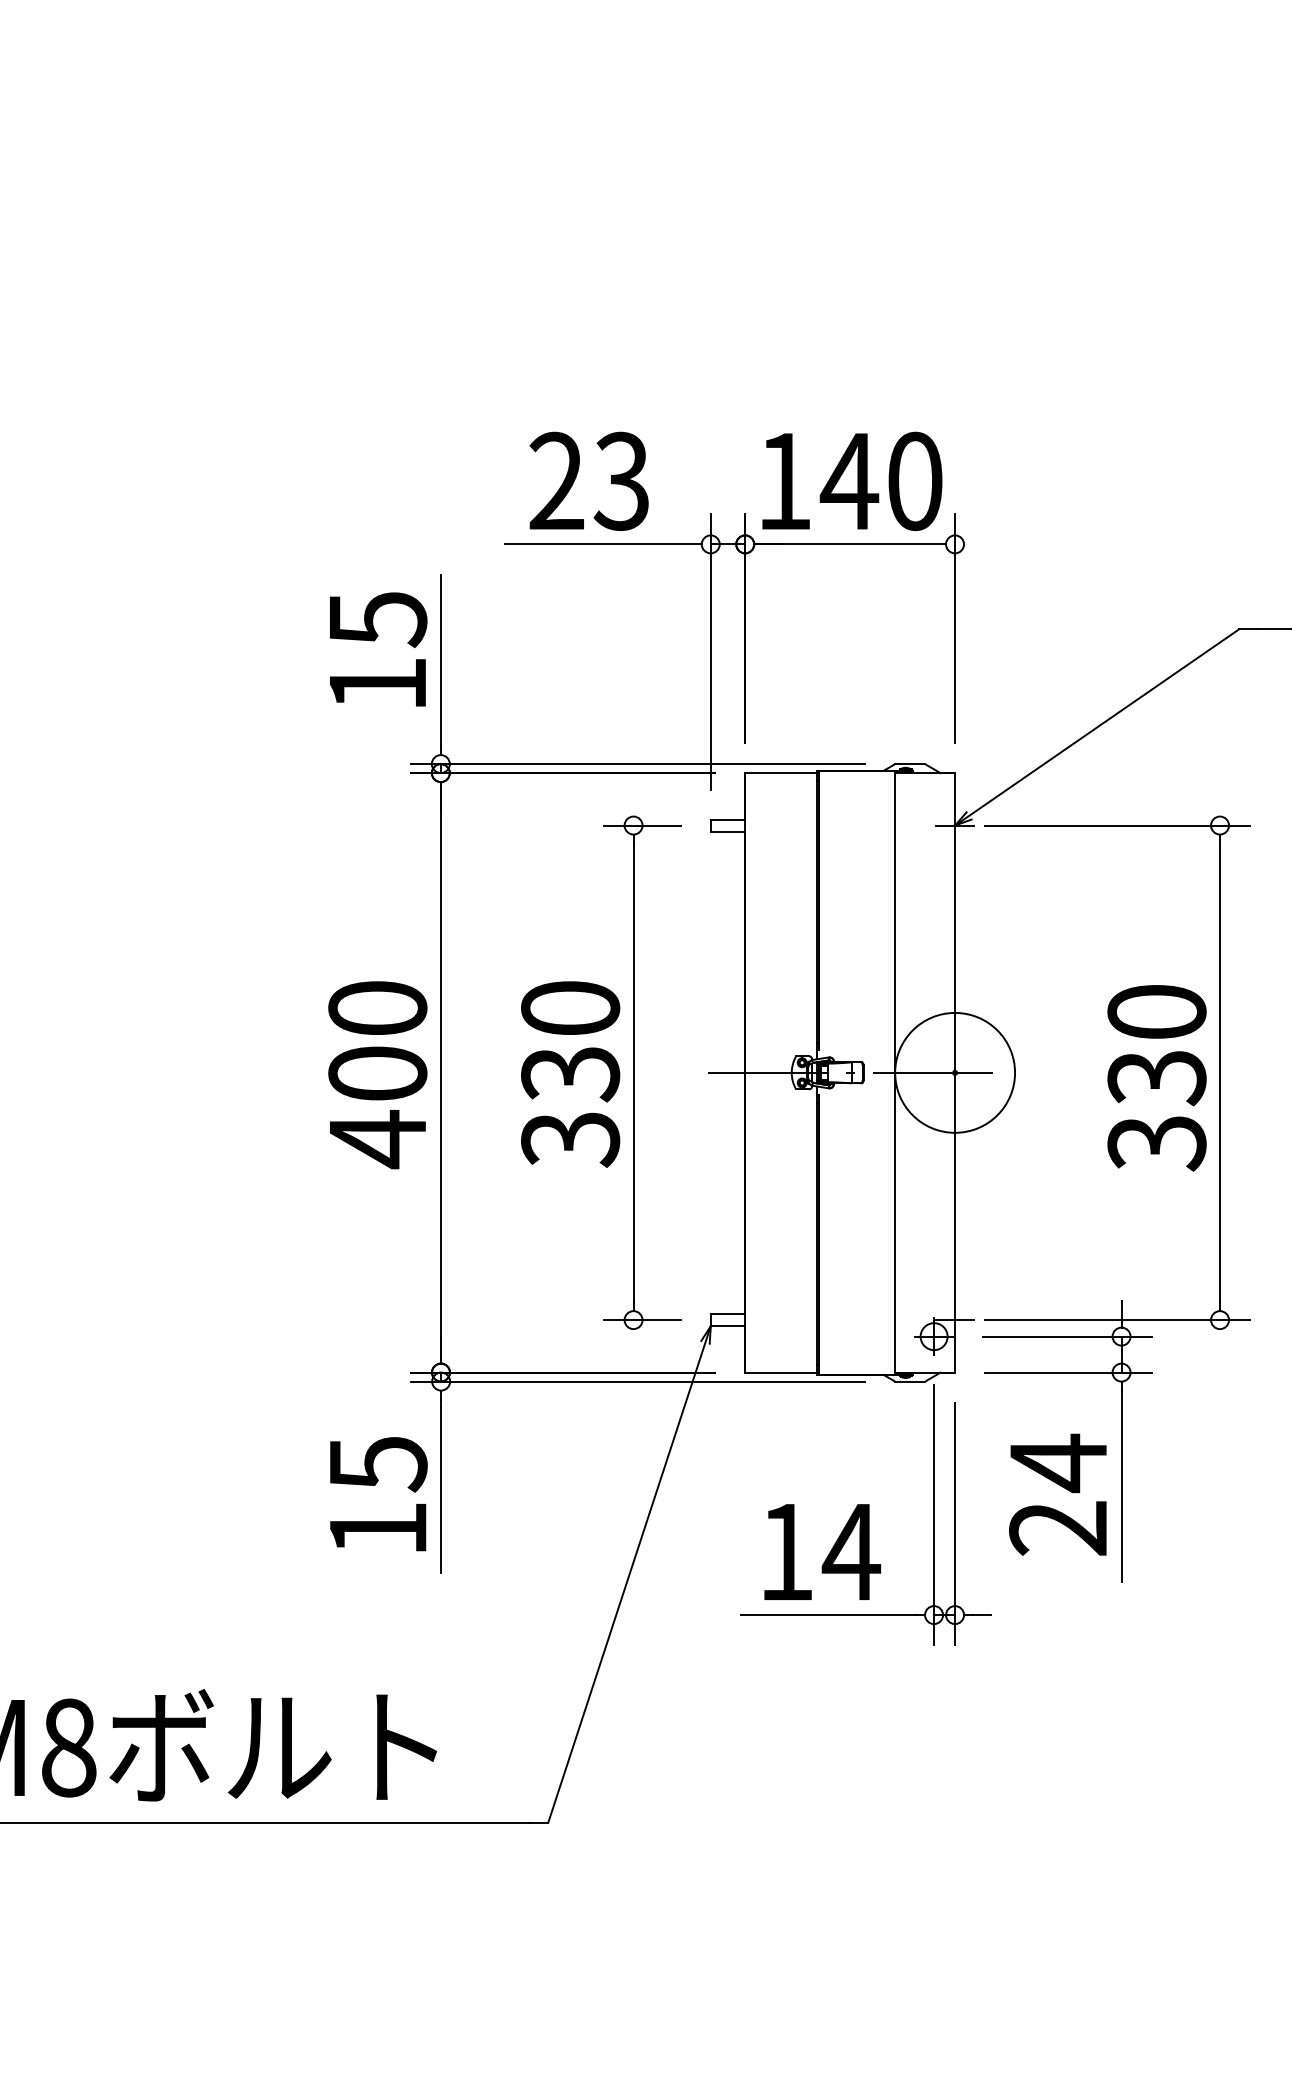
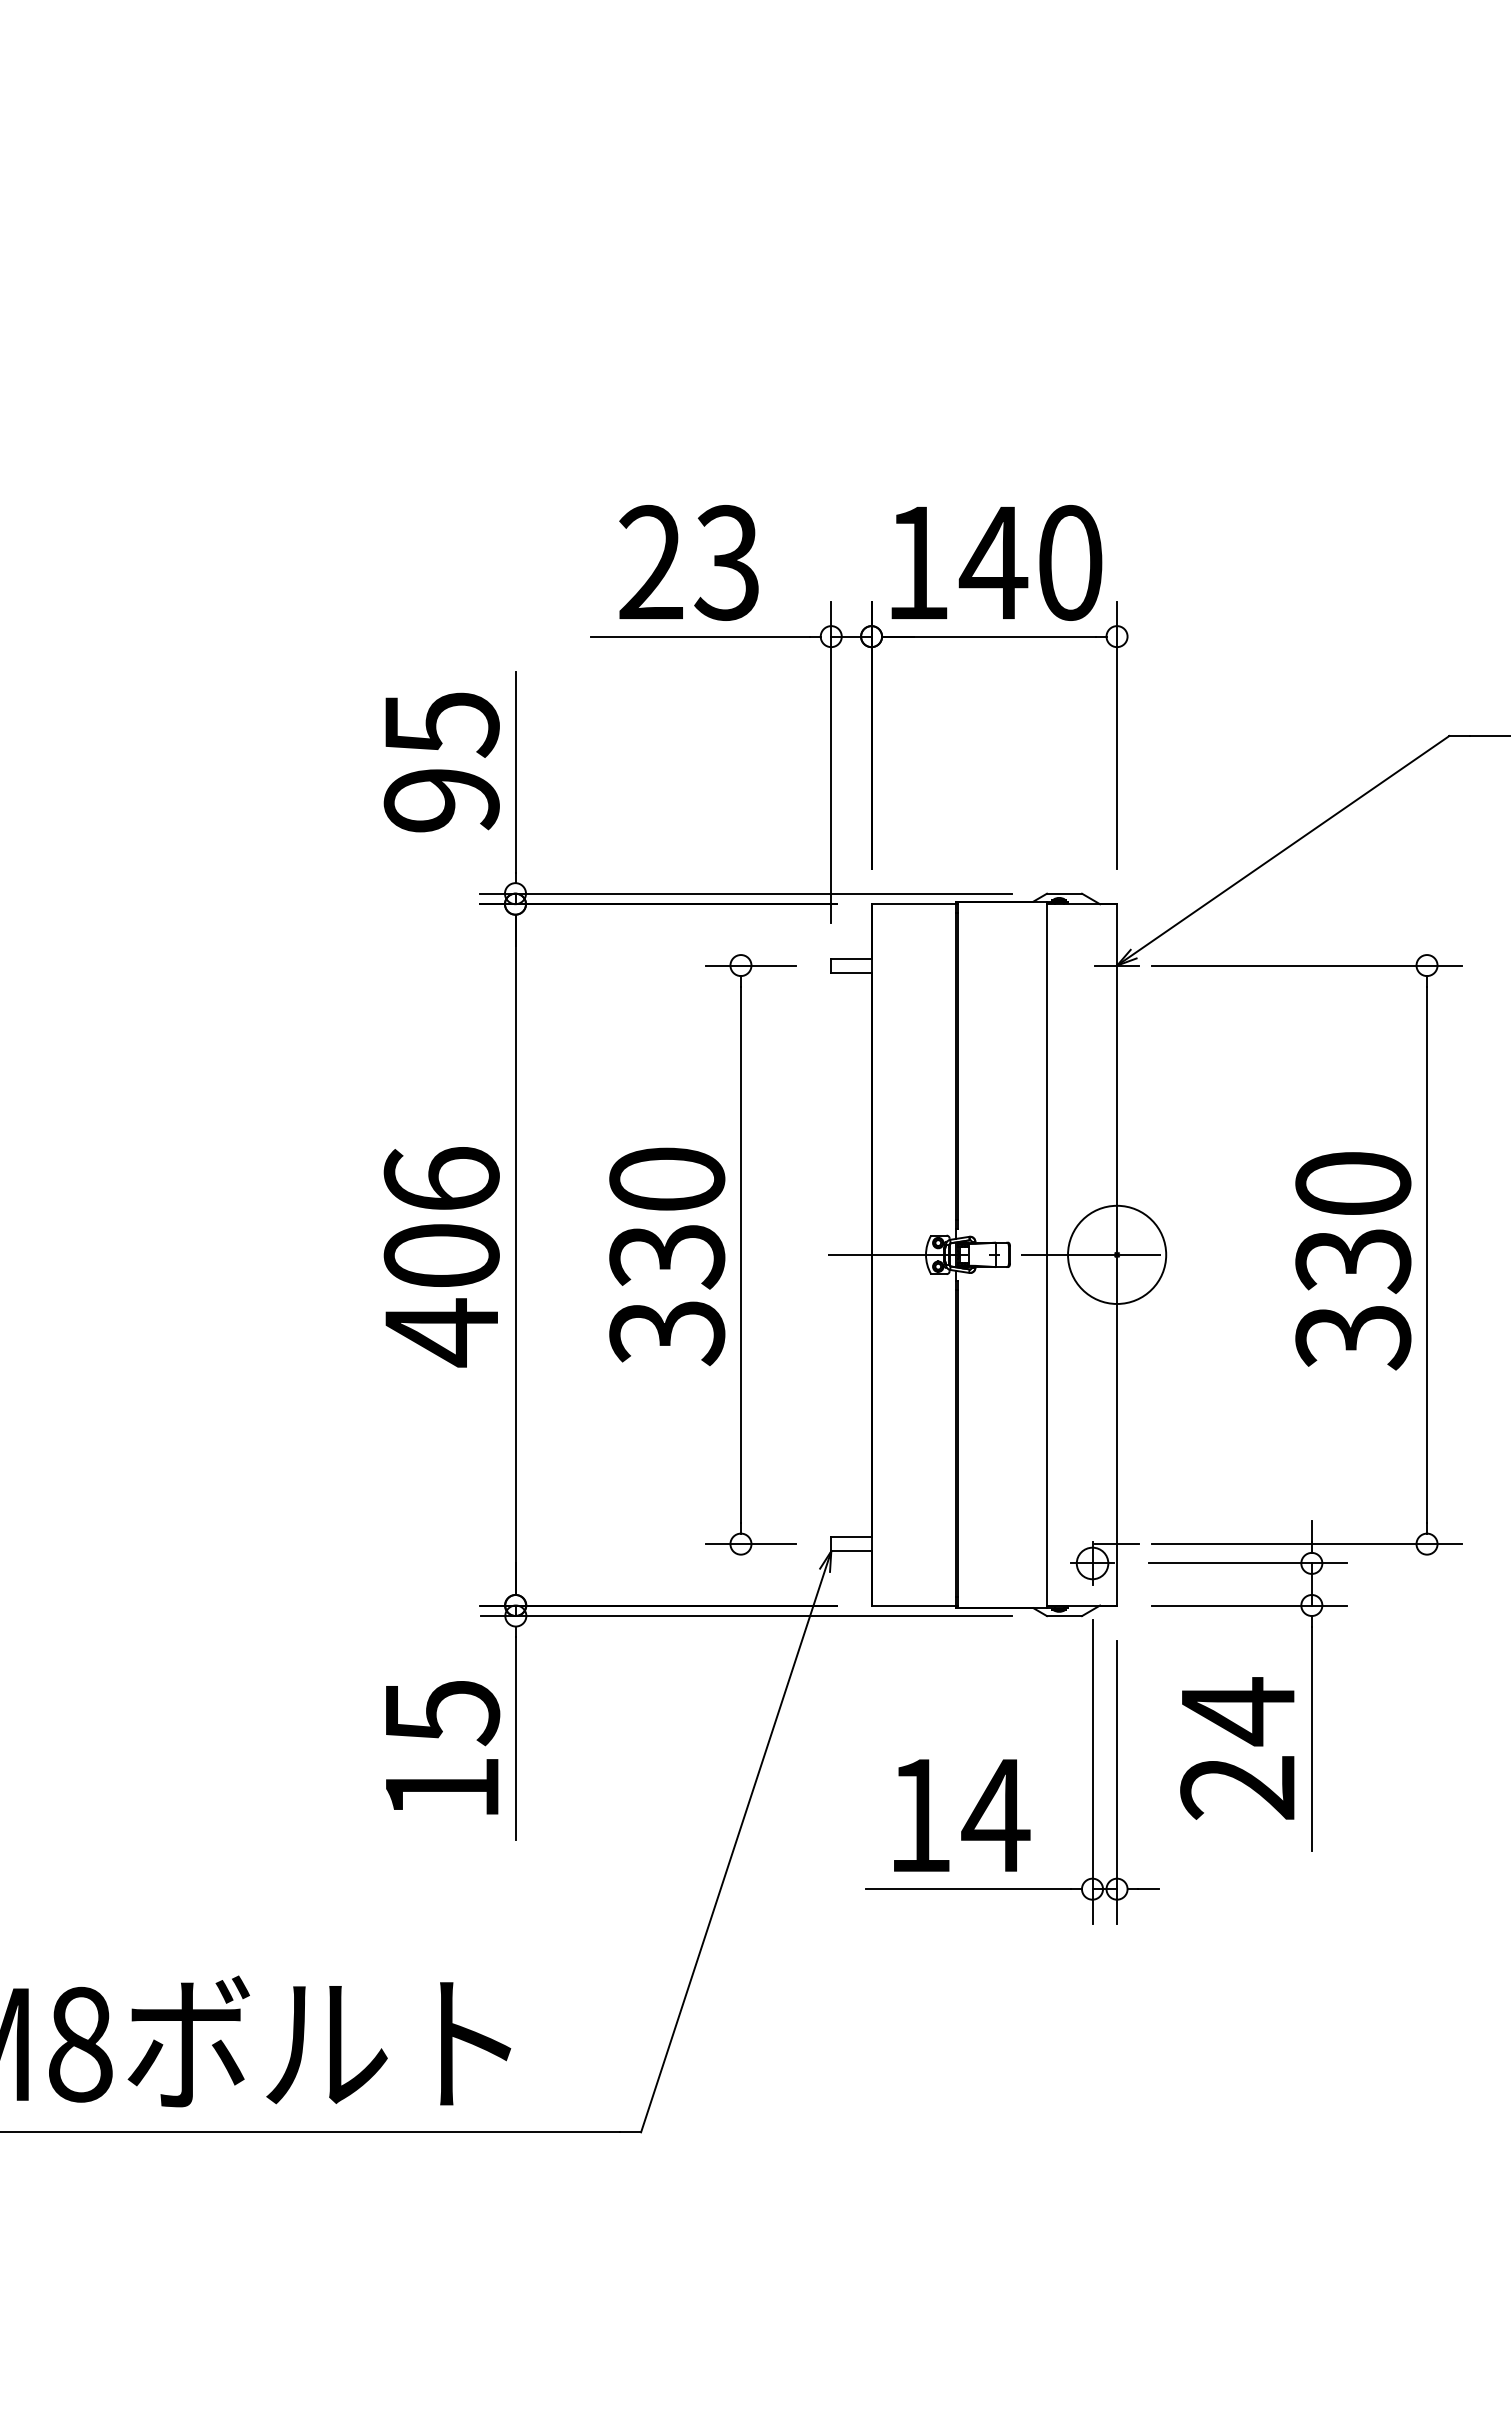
text: (377, 684) -> (441, 800), 15 -> 95
text: (377, 1007) -> (441, 1178), 400 -> 406
circle: (954, 1072) -> (1116, 1254), size x0.7

